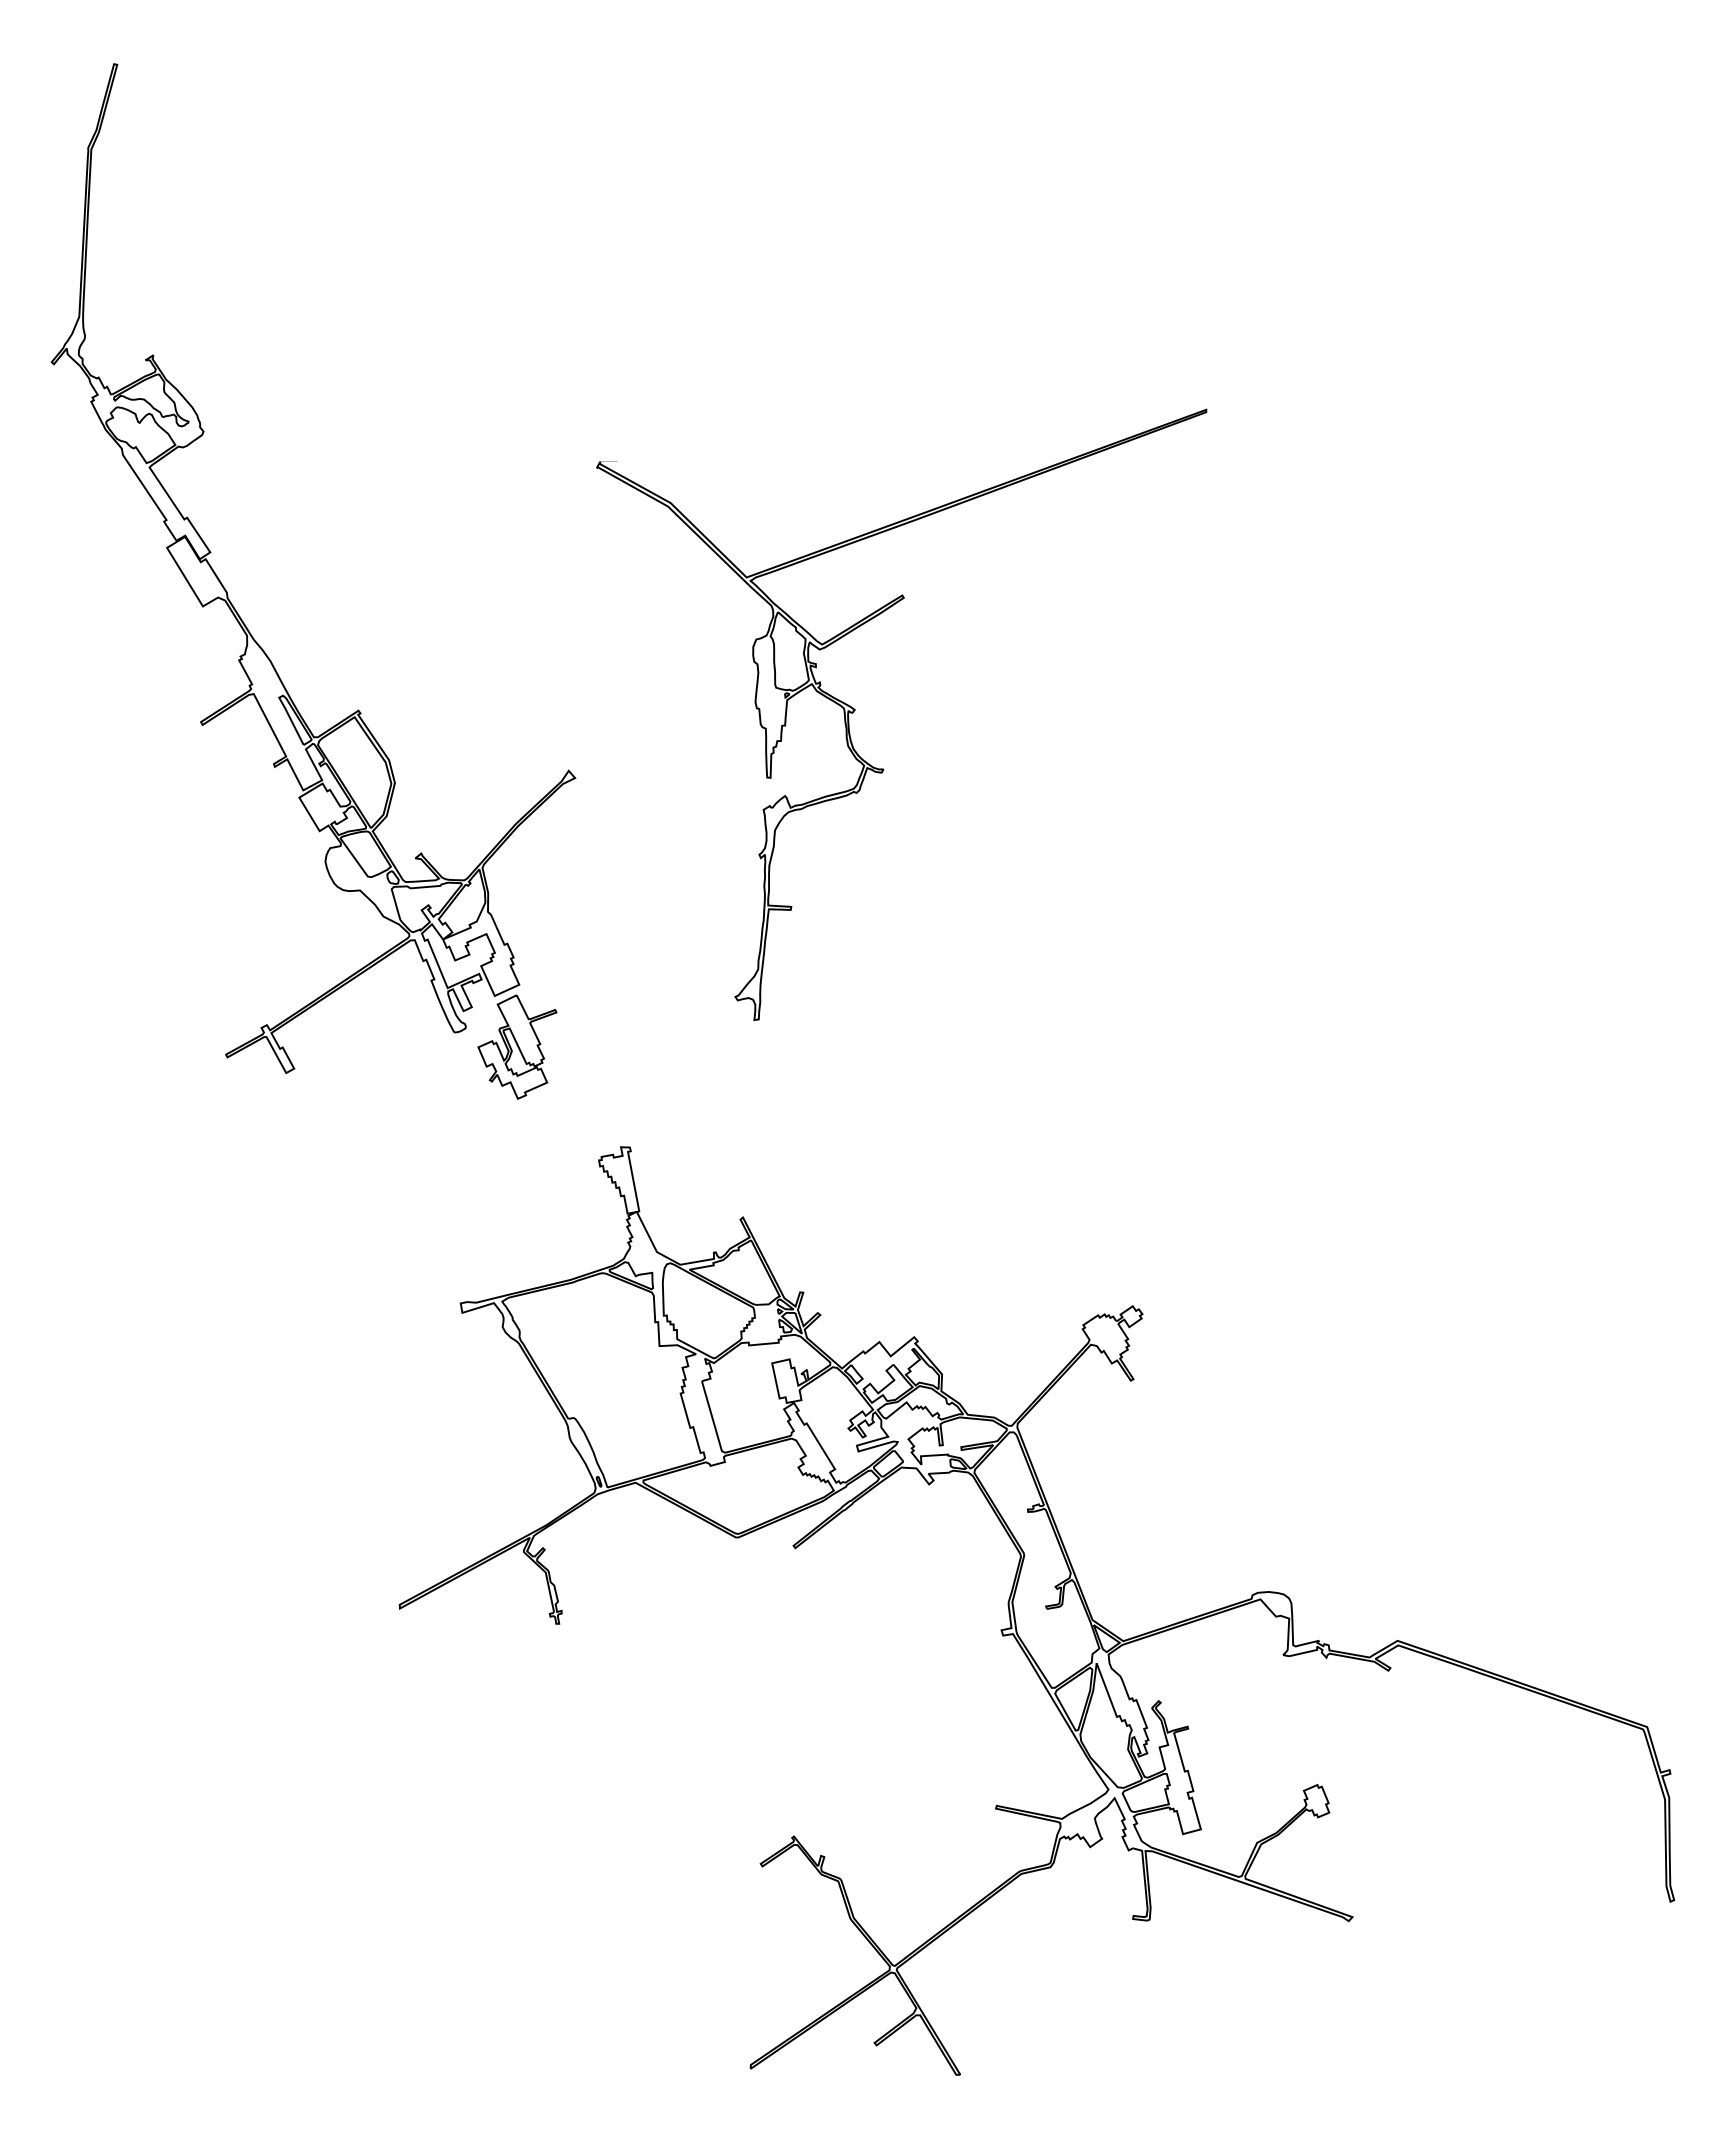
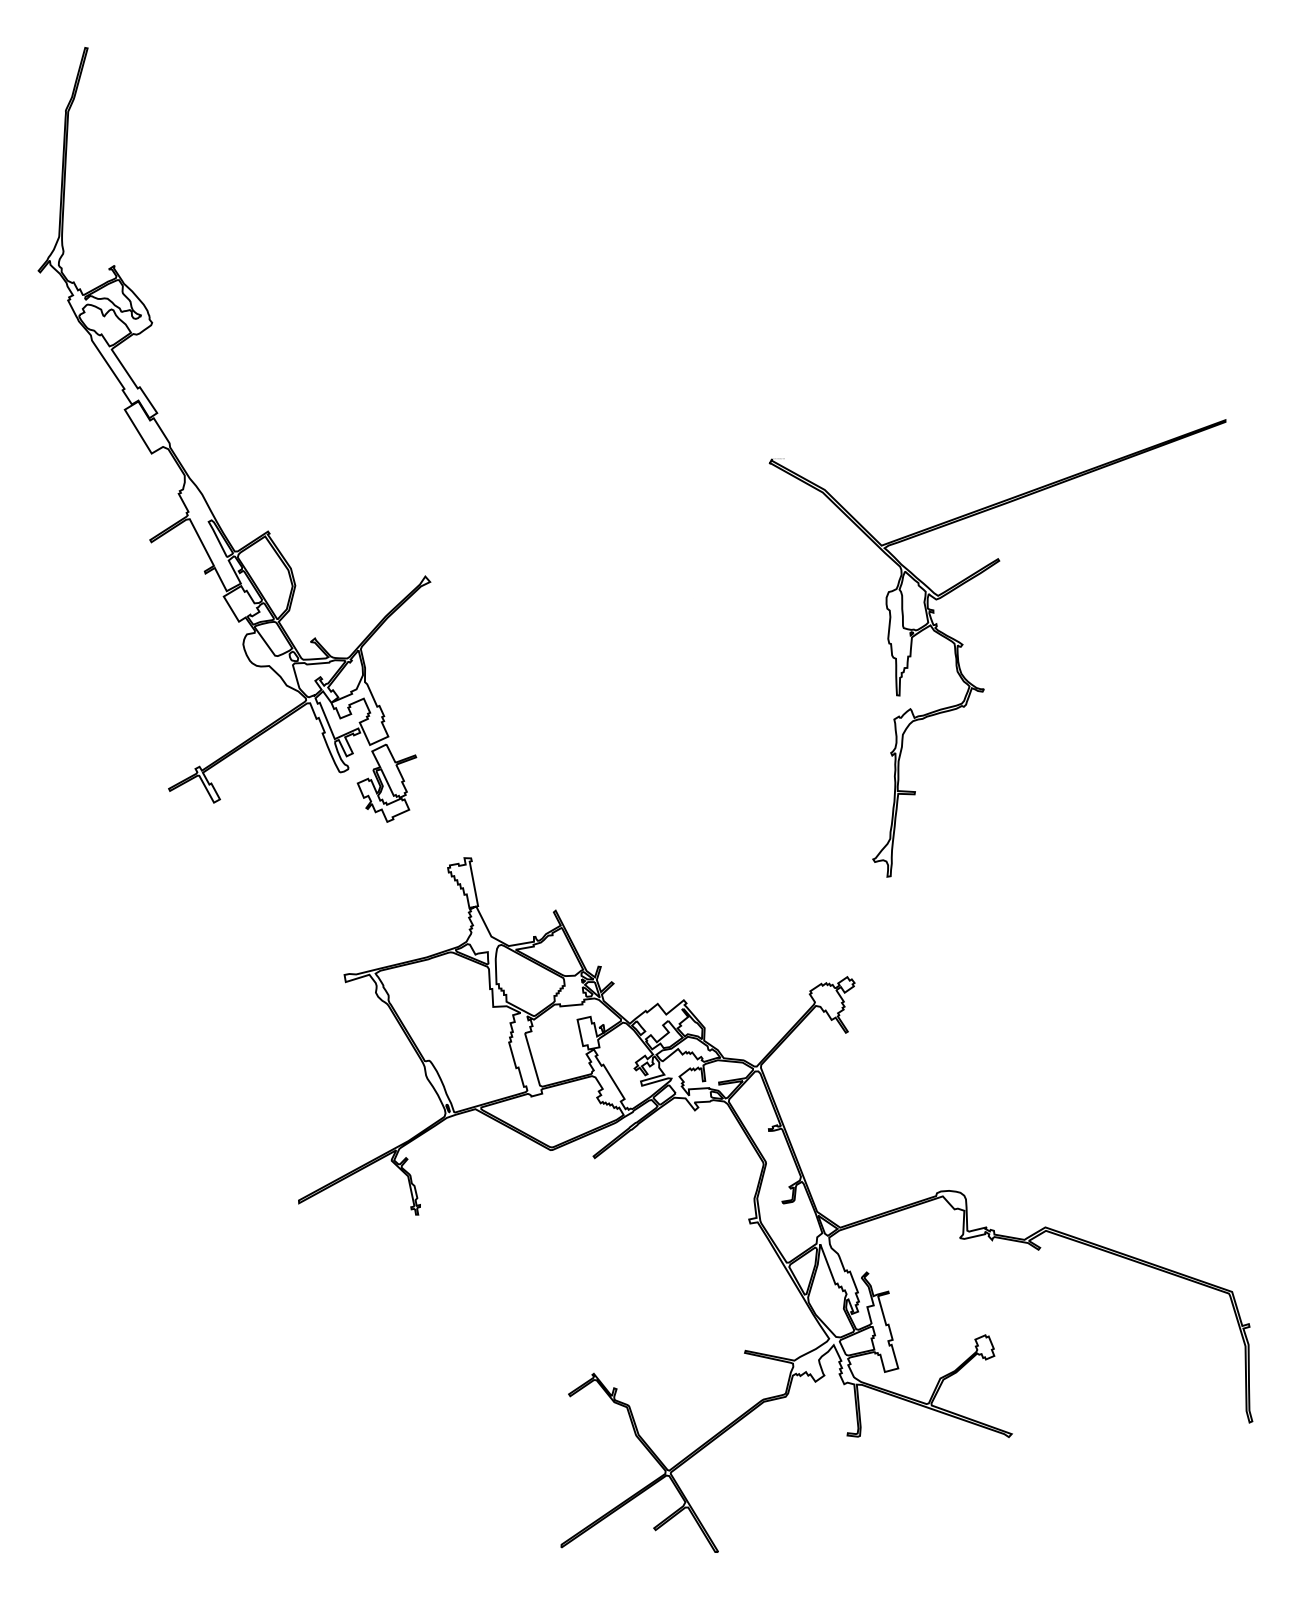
part: (855, 710) -> (963, 645), moved

